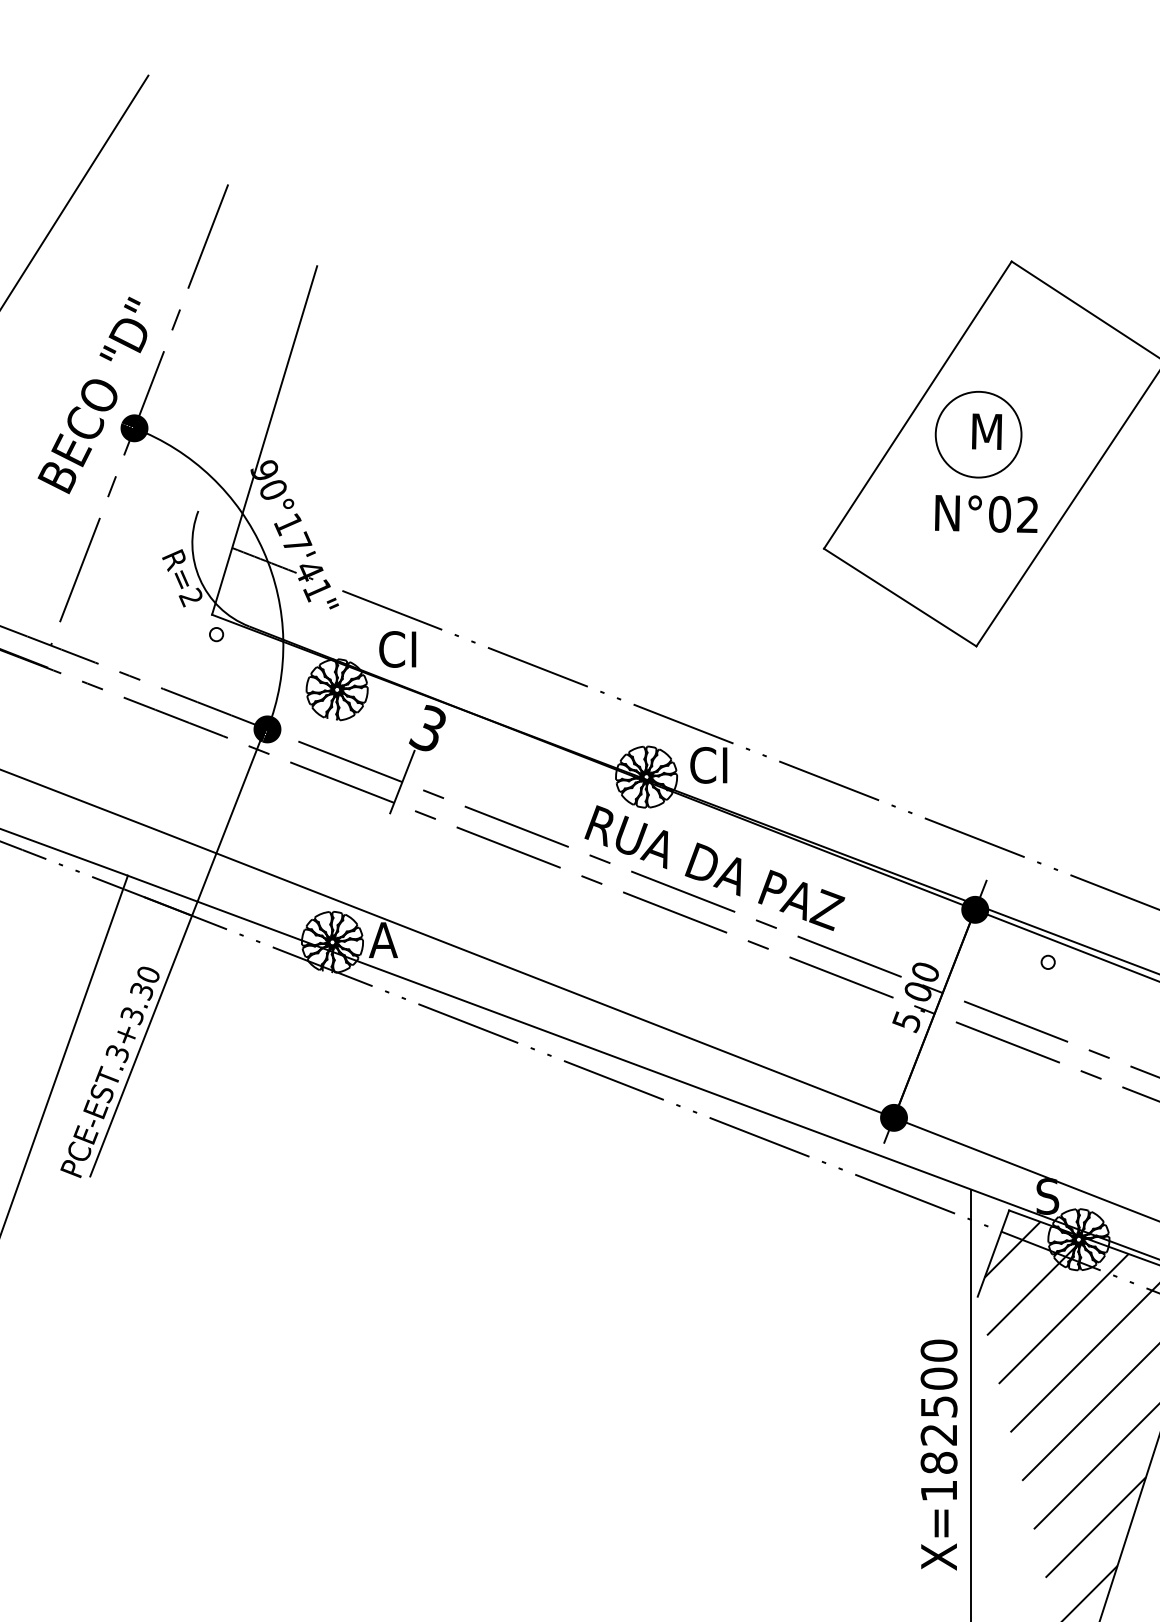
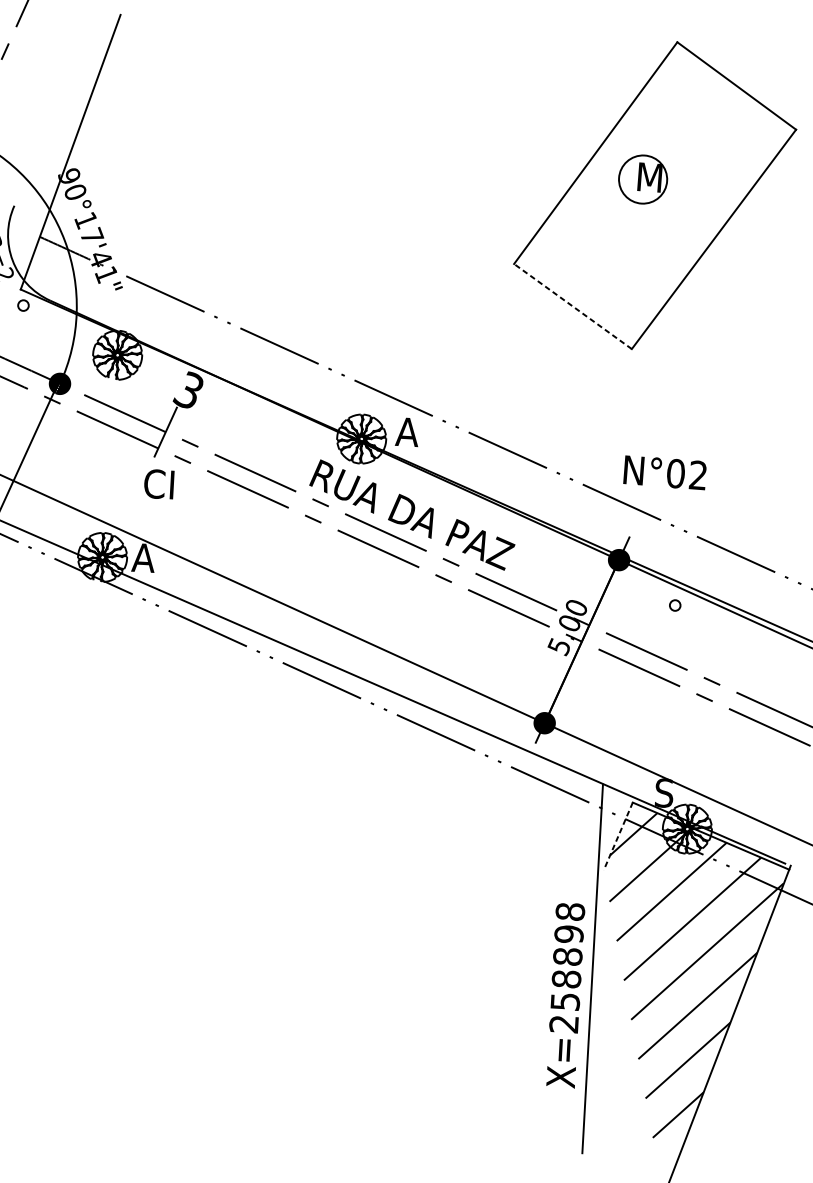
circle: (978, 434) -> (643, 179), size x0.7
text: (986, 513) -> (665, 472), moved
line: (899, 597) -> (572, 306), solid -> dashed
text: (397, 649) -> (158, 484), moved
text: (707, 764) -> (411, 431), CI -> A
line: (993, 1253) -> (618, 836), solid -> dashed
text: (938, 1420) -> (566, 967), X=182500 -> X=258898

